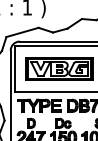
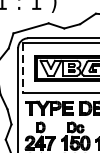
line: (15, 68) -> (23, 67), solid -> dashed

